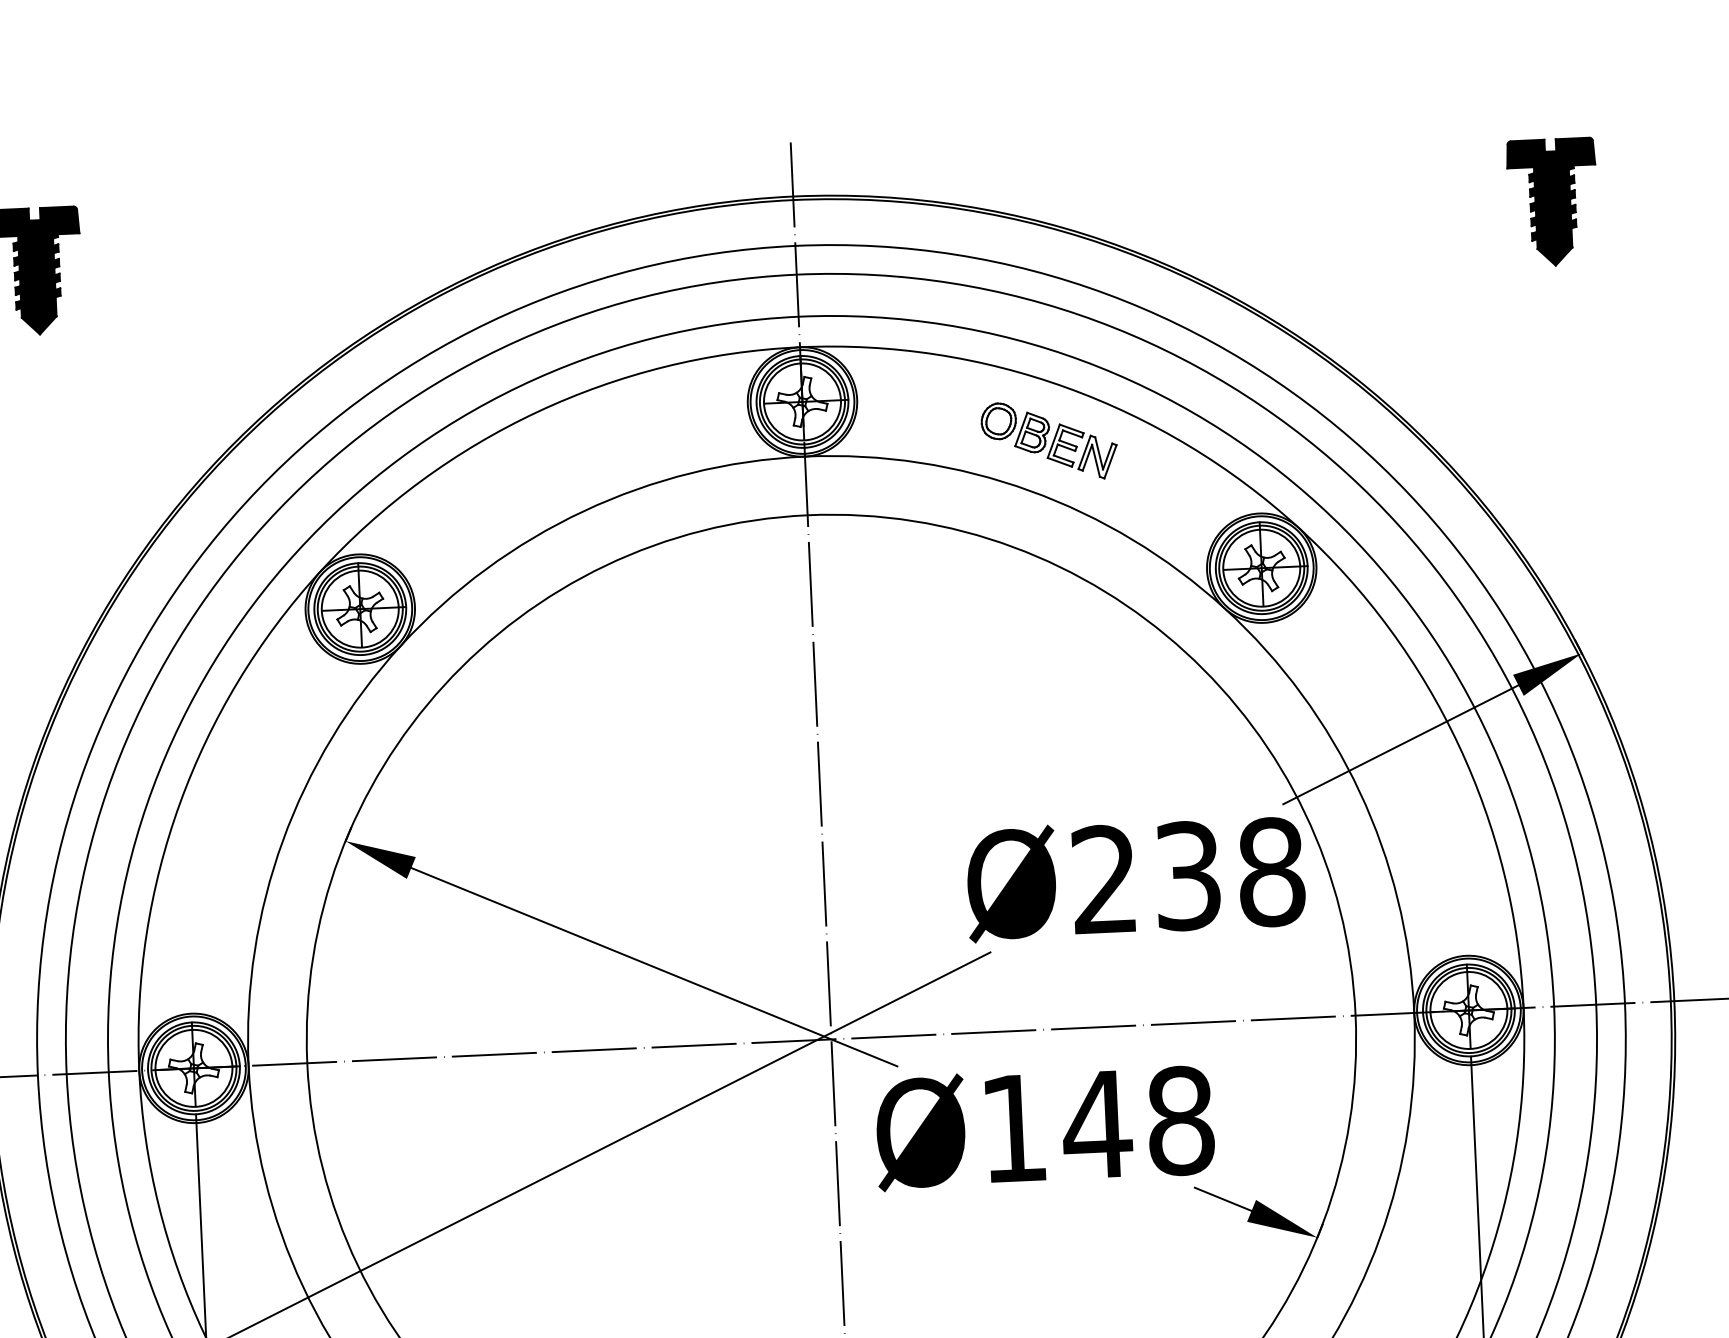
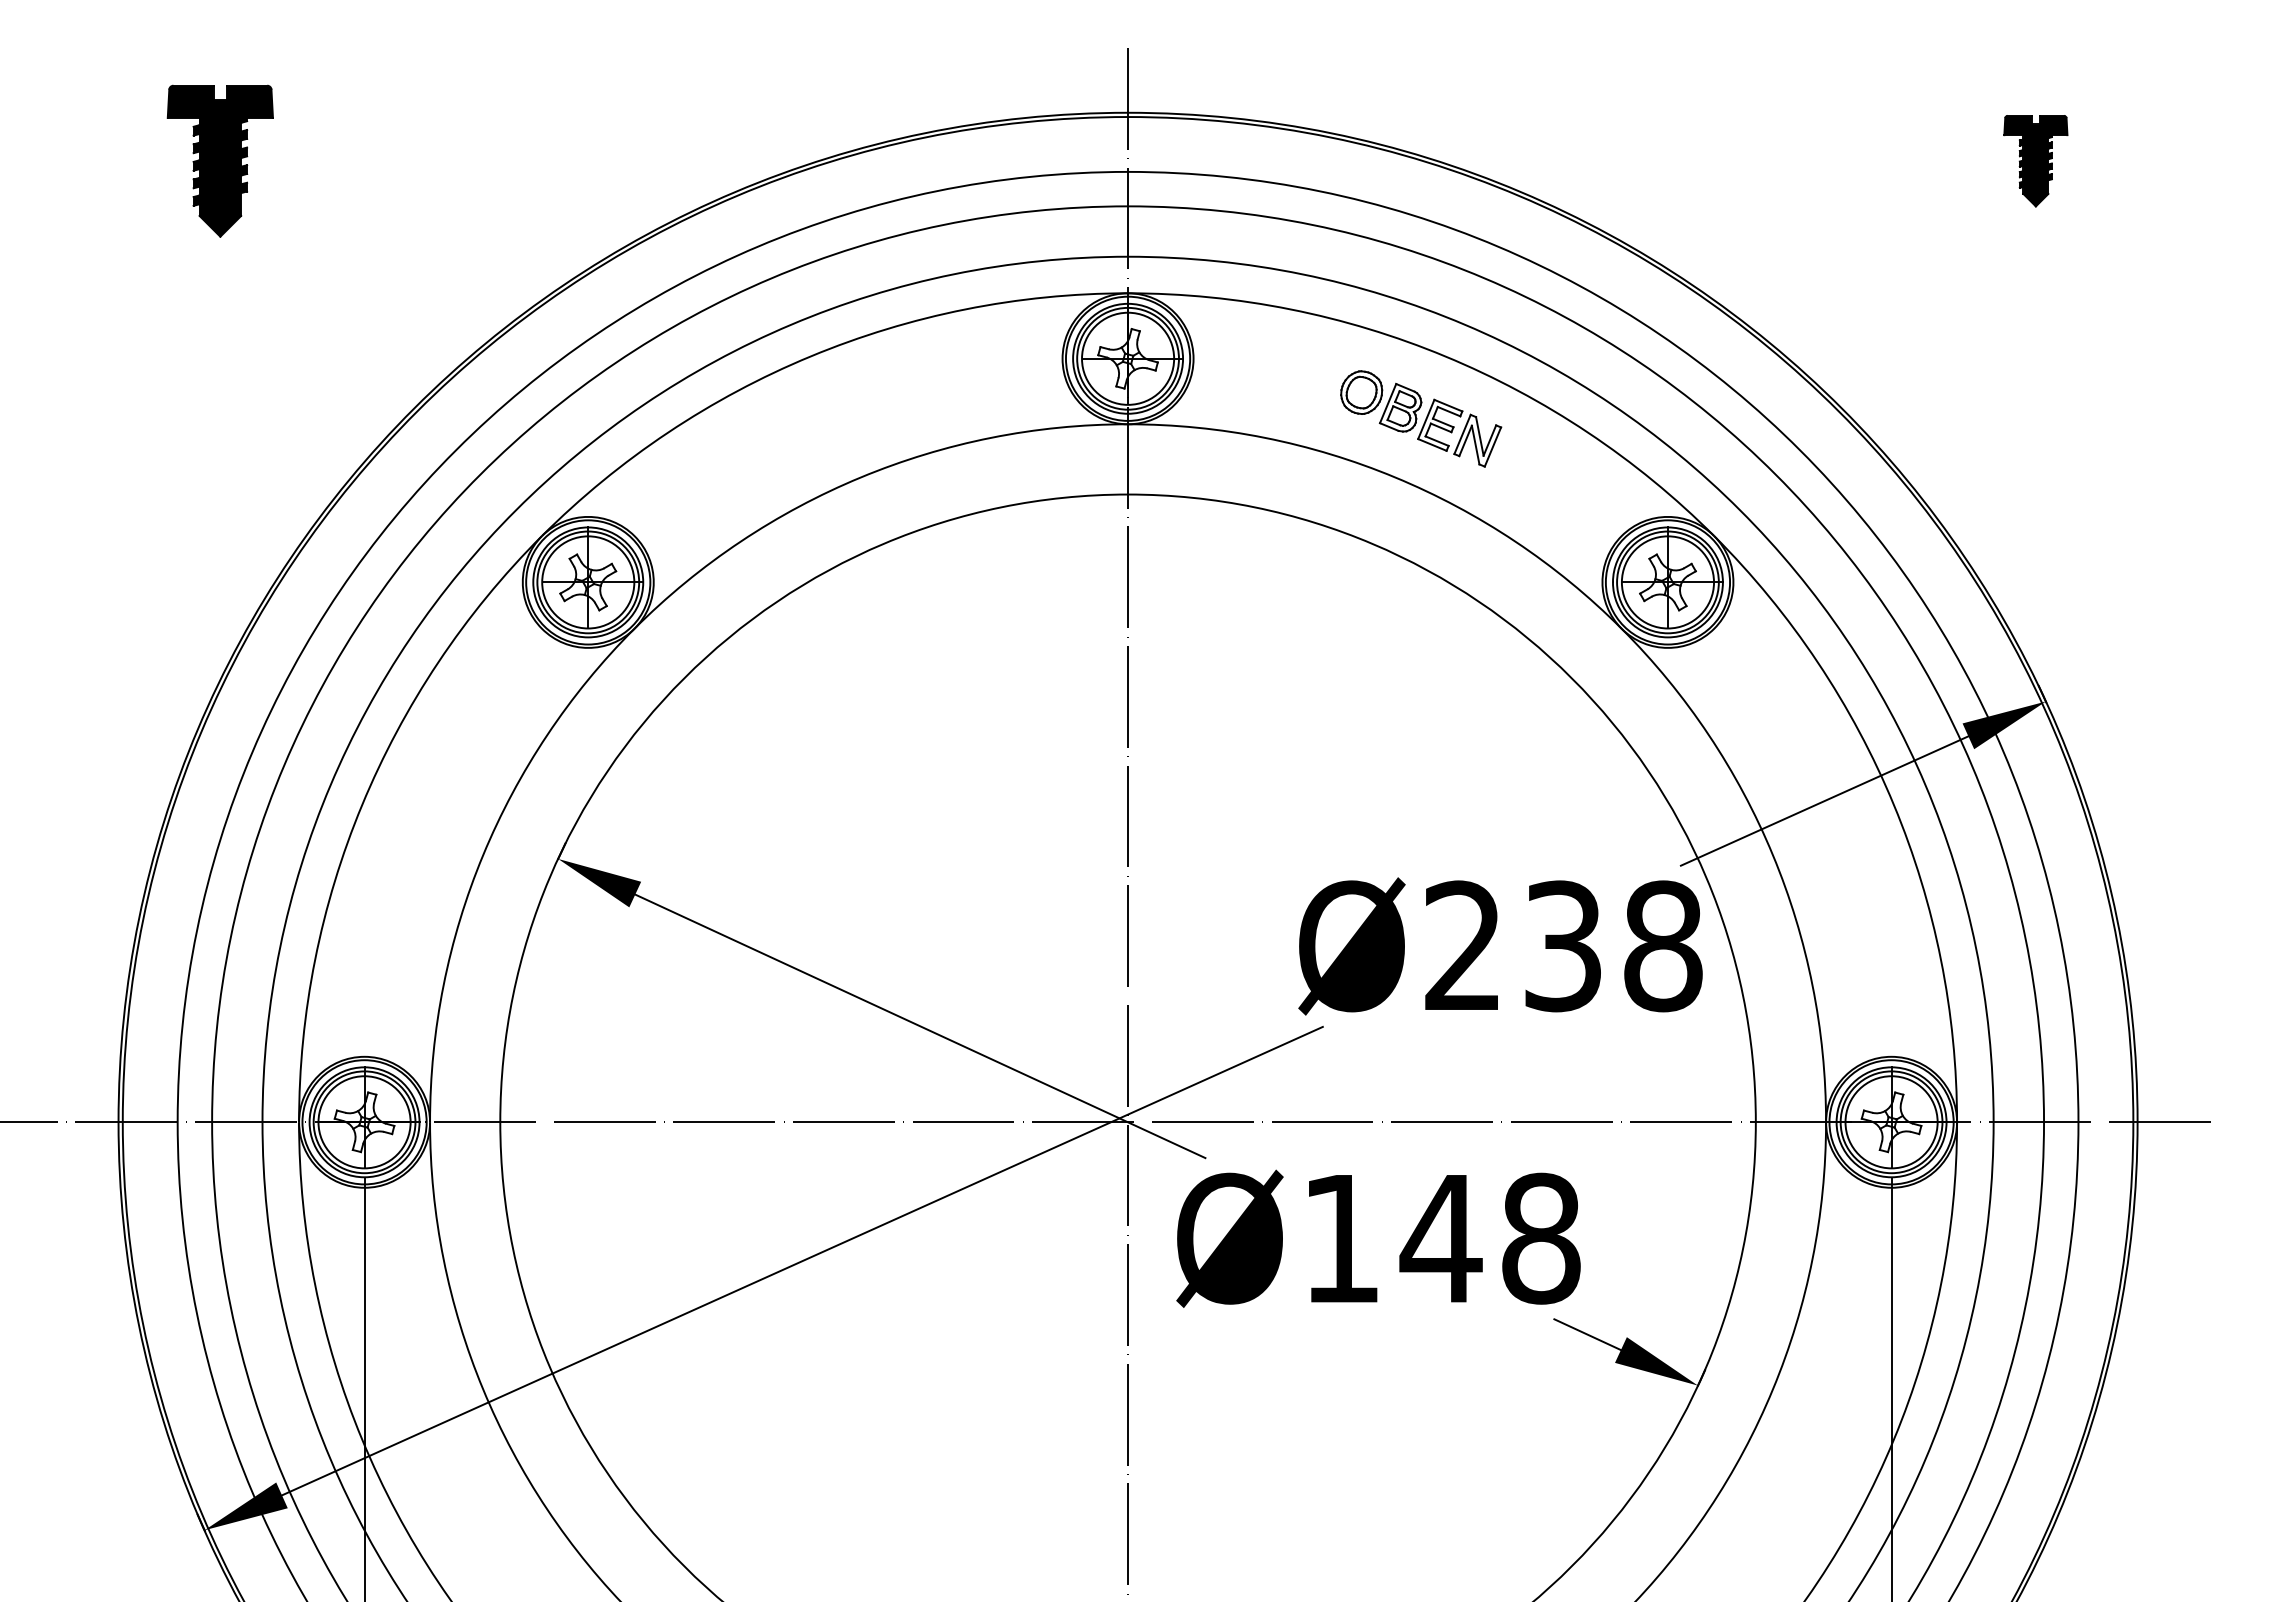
part: (1552, 201) -> (2035, 160), size x0.6

